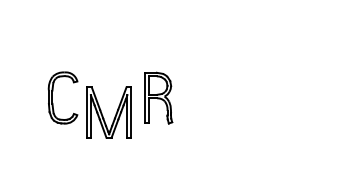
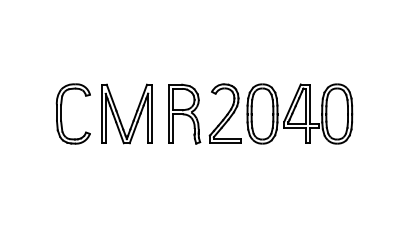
part: (241, 97) -> (280, 113), added
part: (102, 113) -> (119, 115), moved

